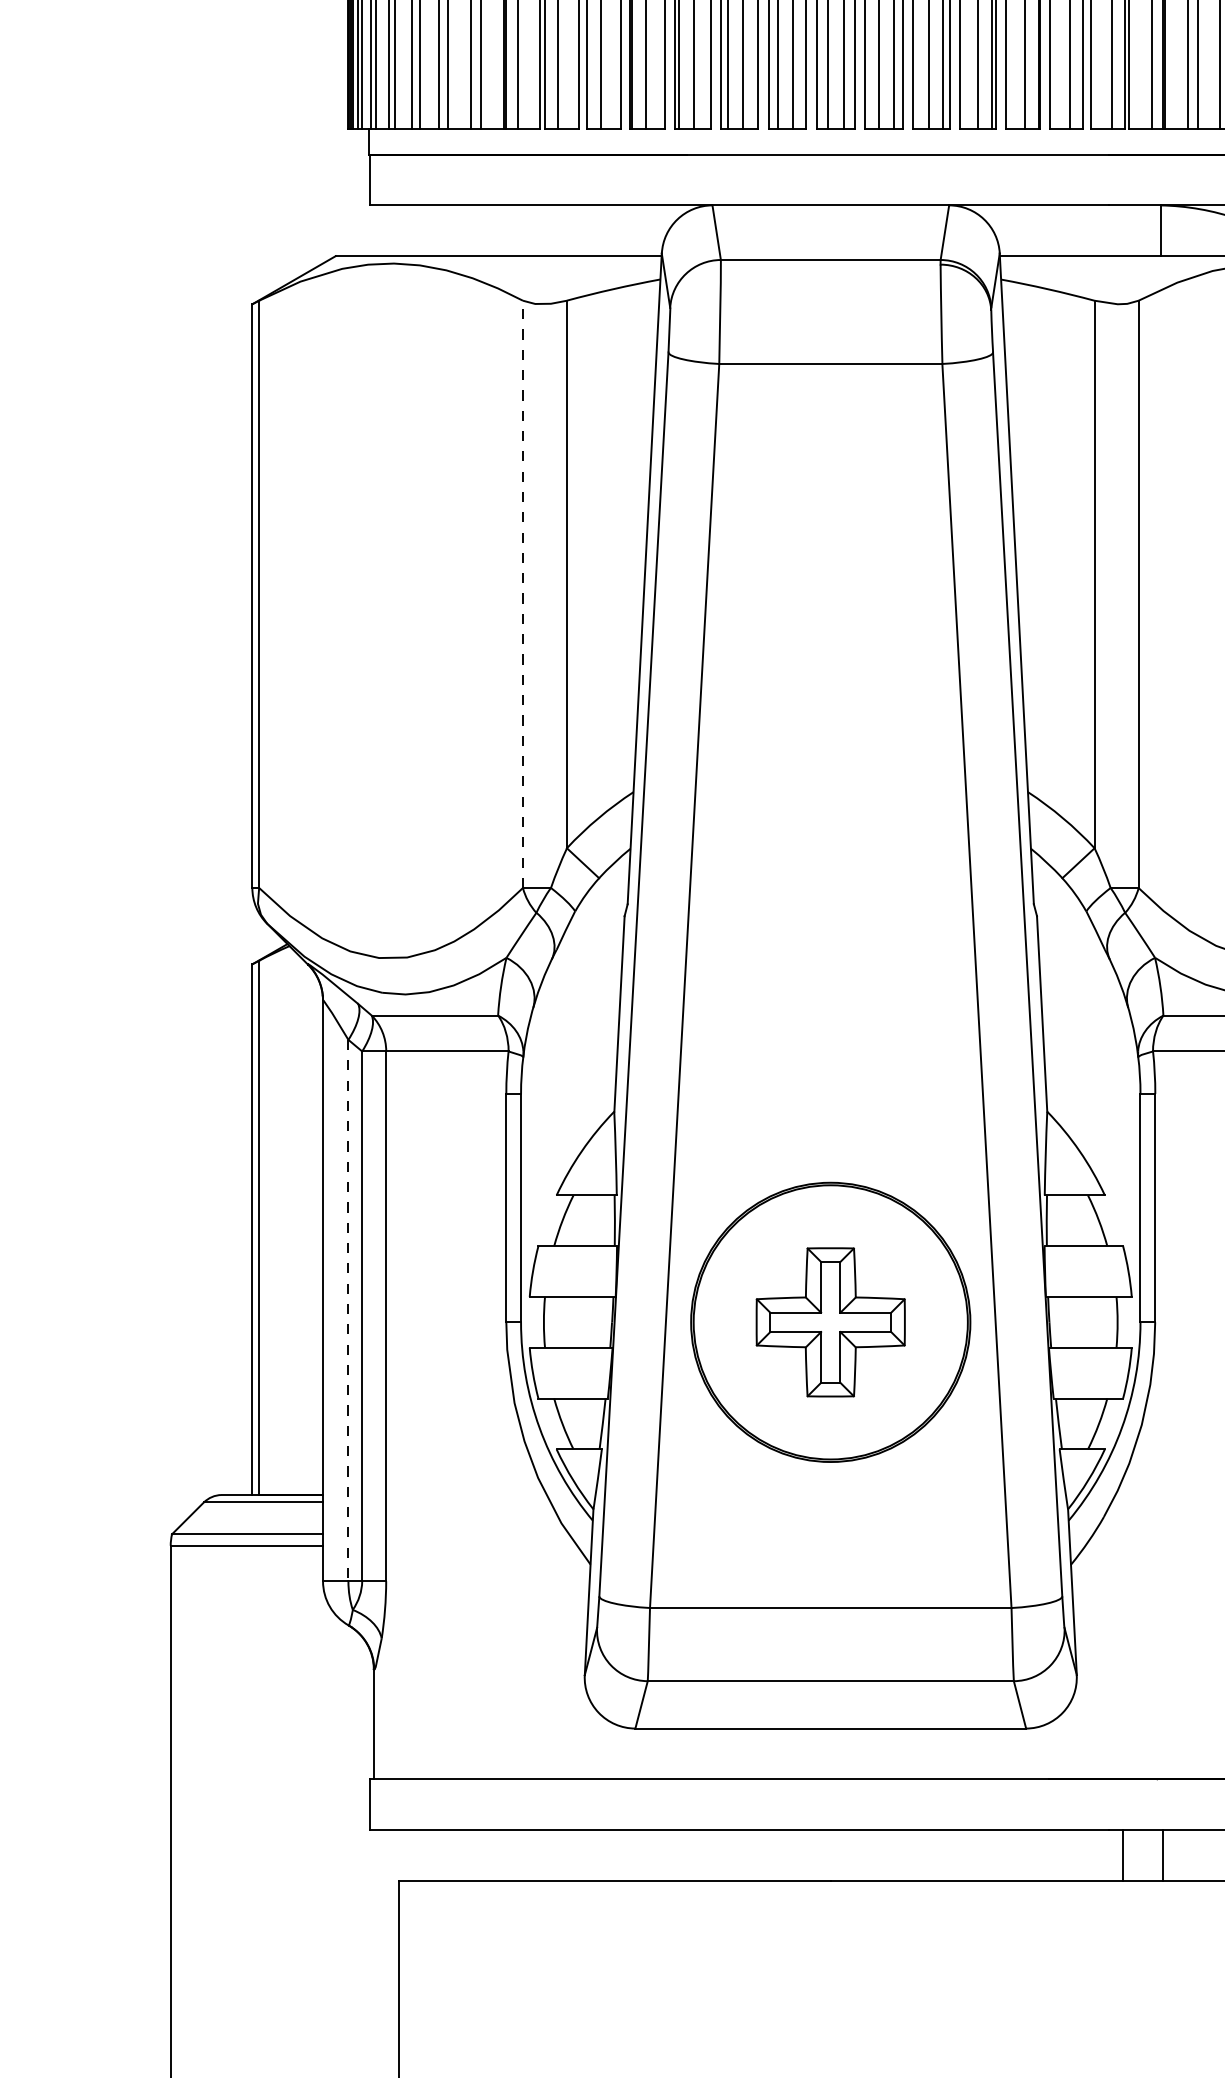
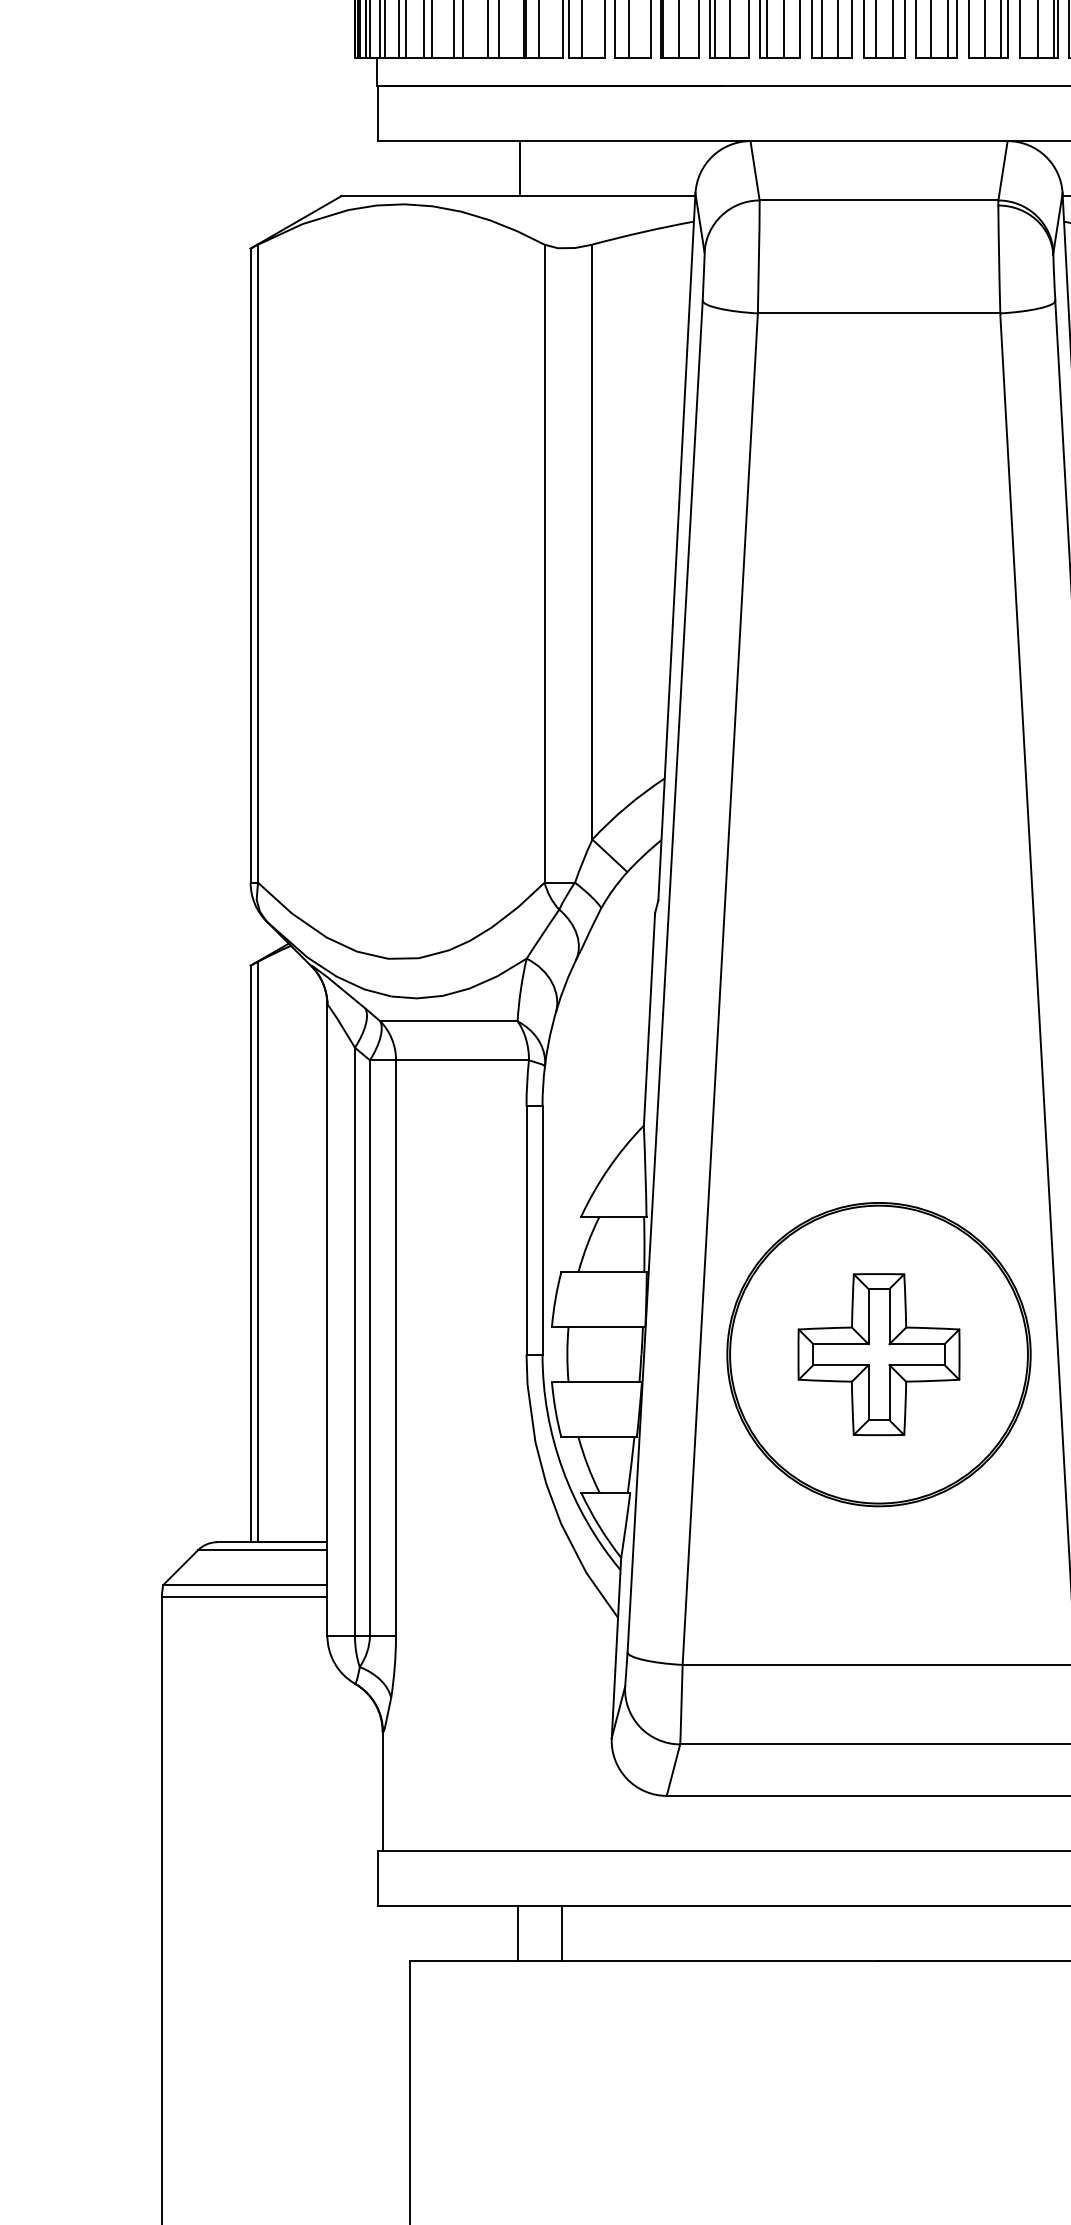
line: (500, 230) -> (520, 168), added
line: (522, 594) -> (544, 563), dashed -> solid
line: (348, 1310) -> (355, 1341), dashed -> solid
line: (498, 1855) -> (518, 1933), added
line: (538, 1855) -> (561, 1933), added

